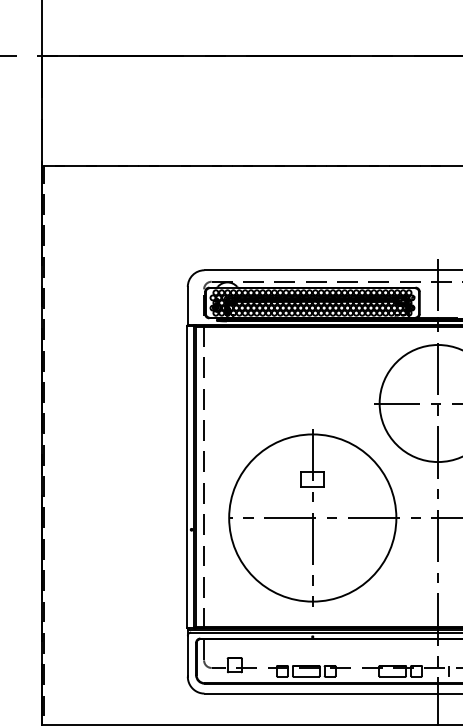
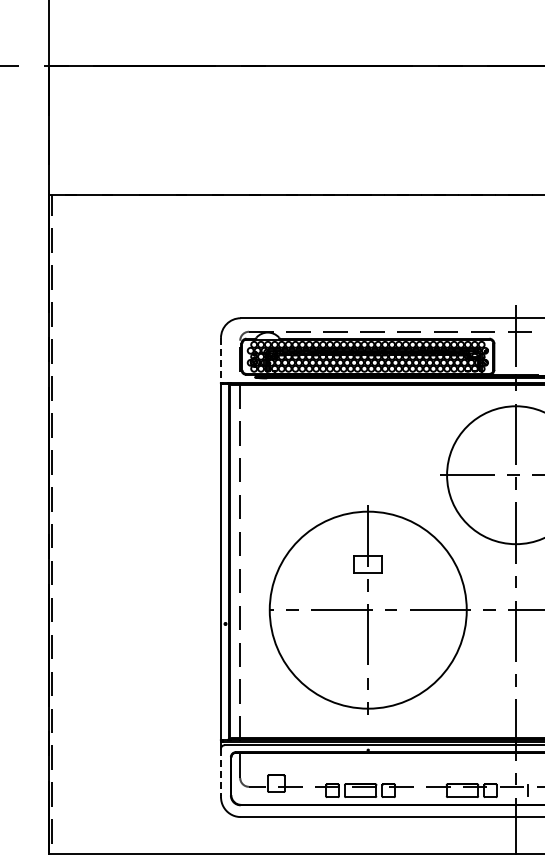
line: (188, 306) -> (221, 360), solid -> dashed
line: (188, 655) -> (221, 772), solid -> dashed

